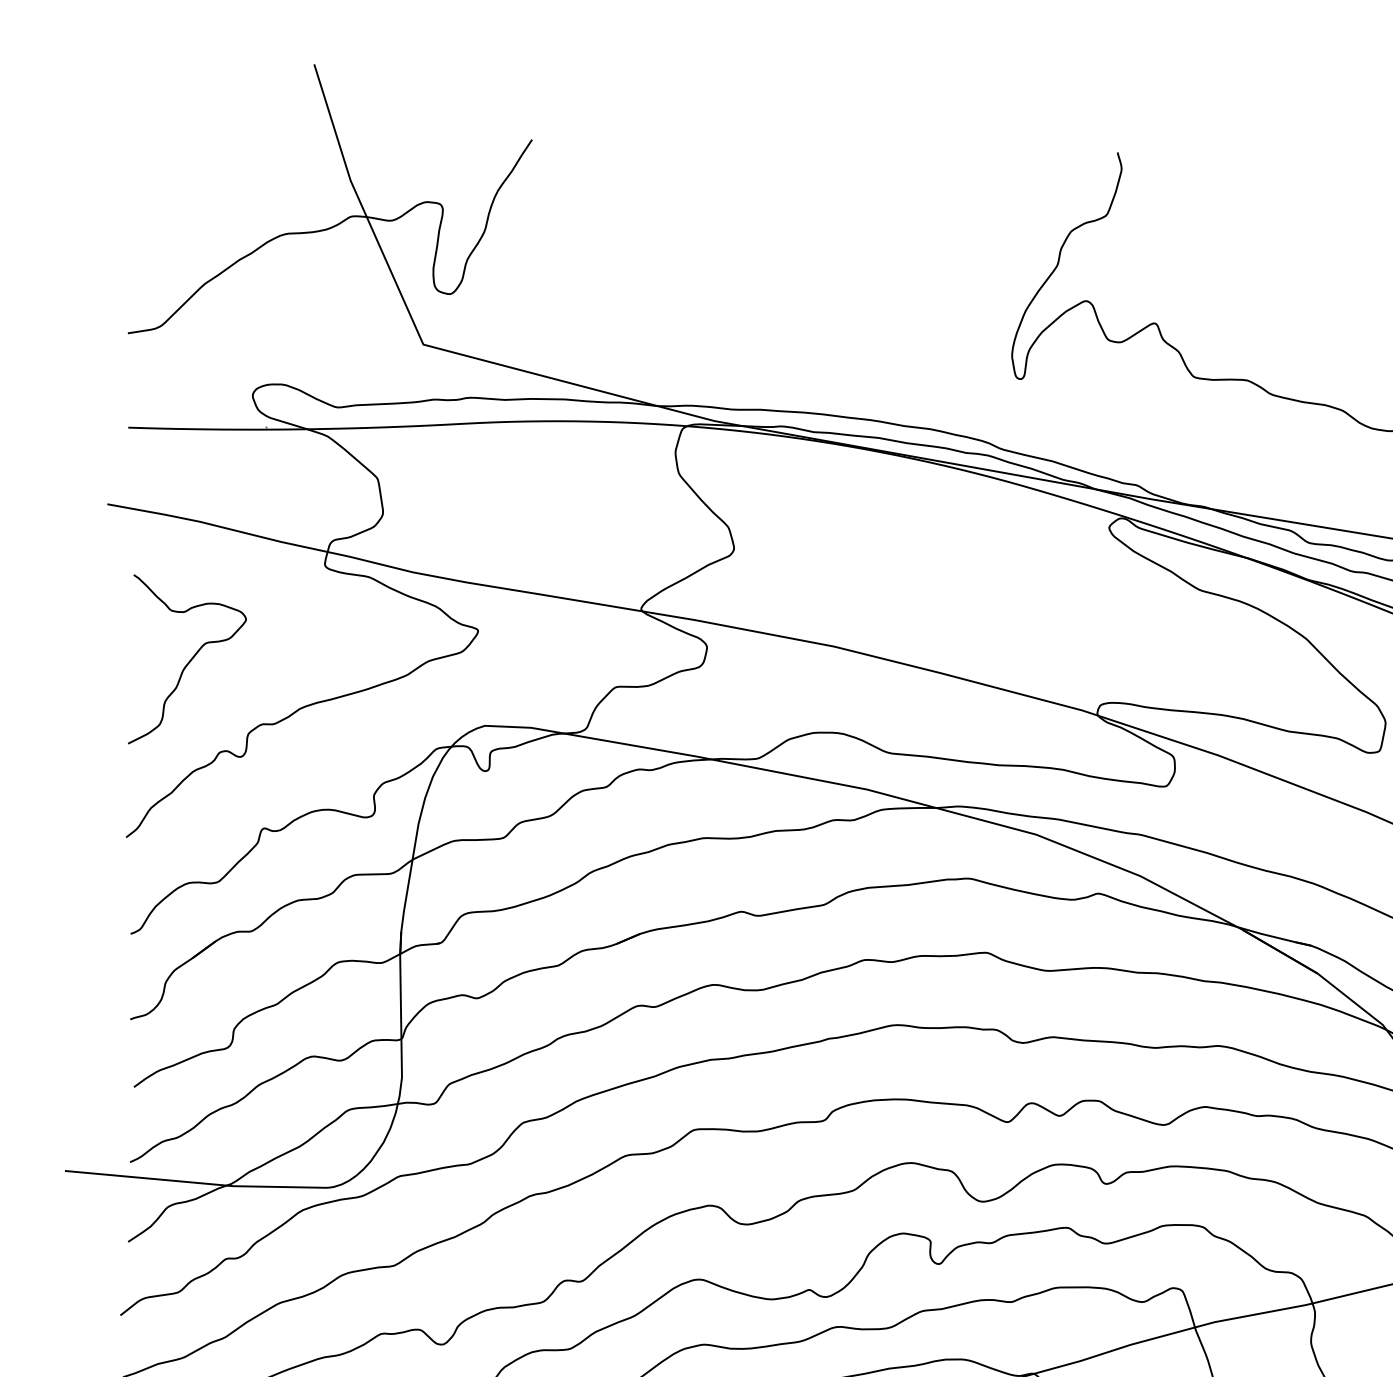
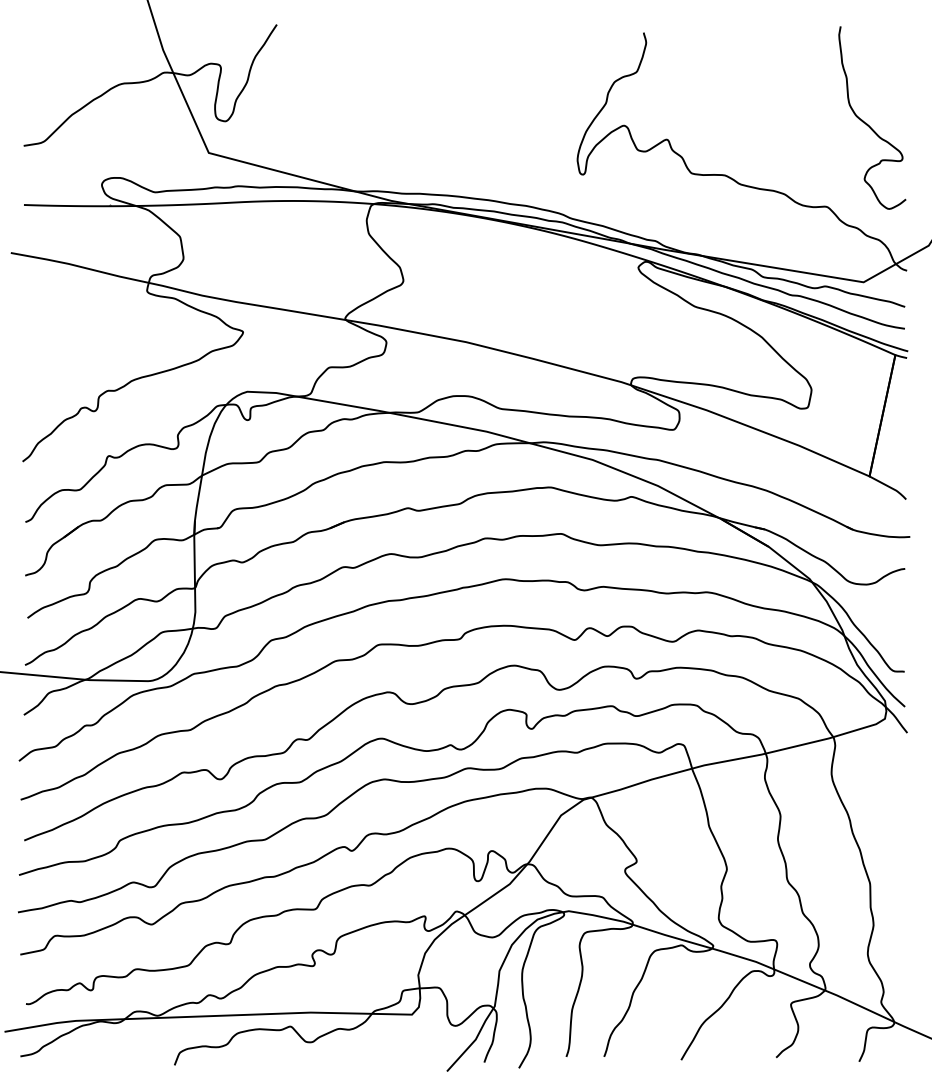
curve: (189, 658) -> (62, 349), removed

